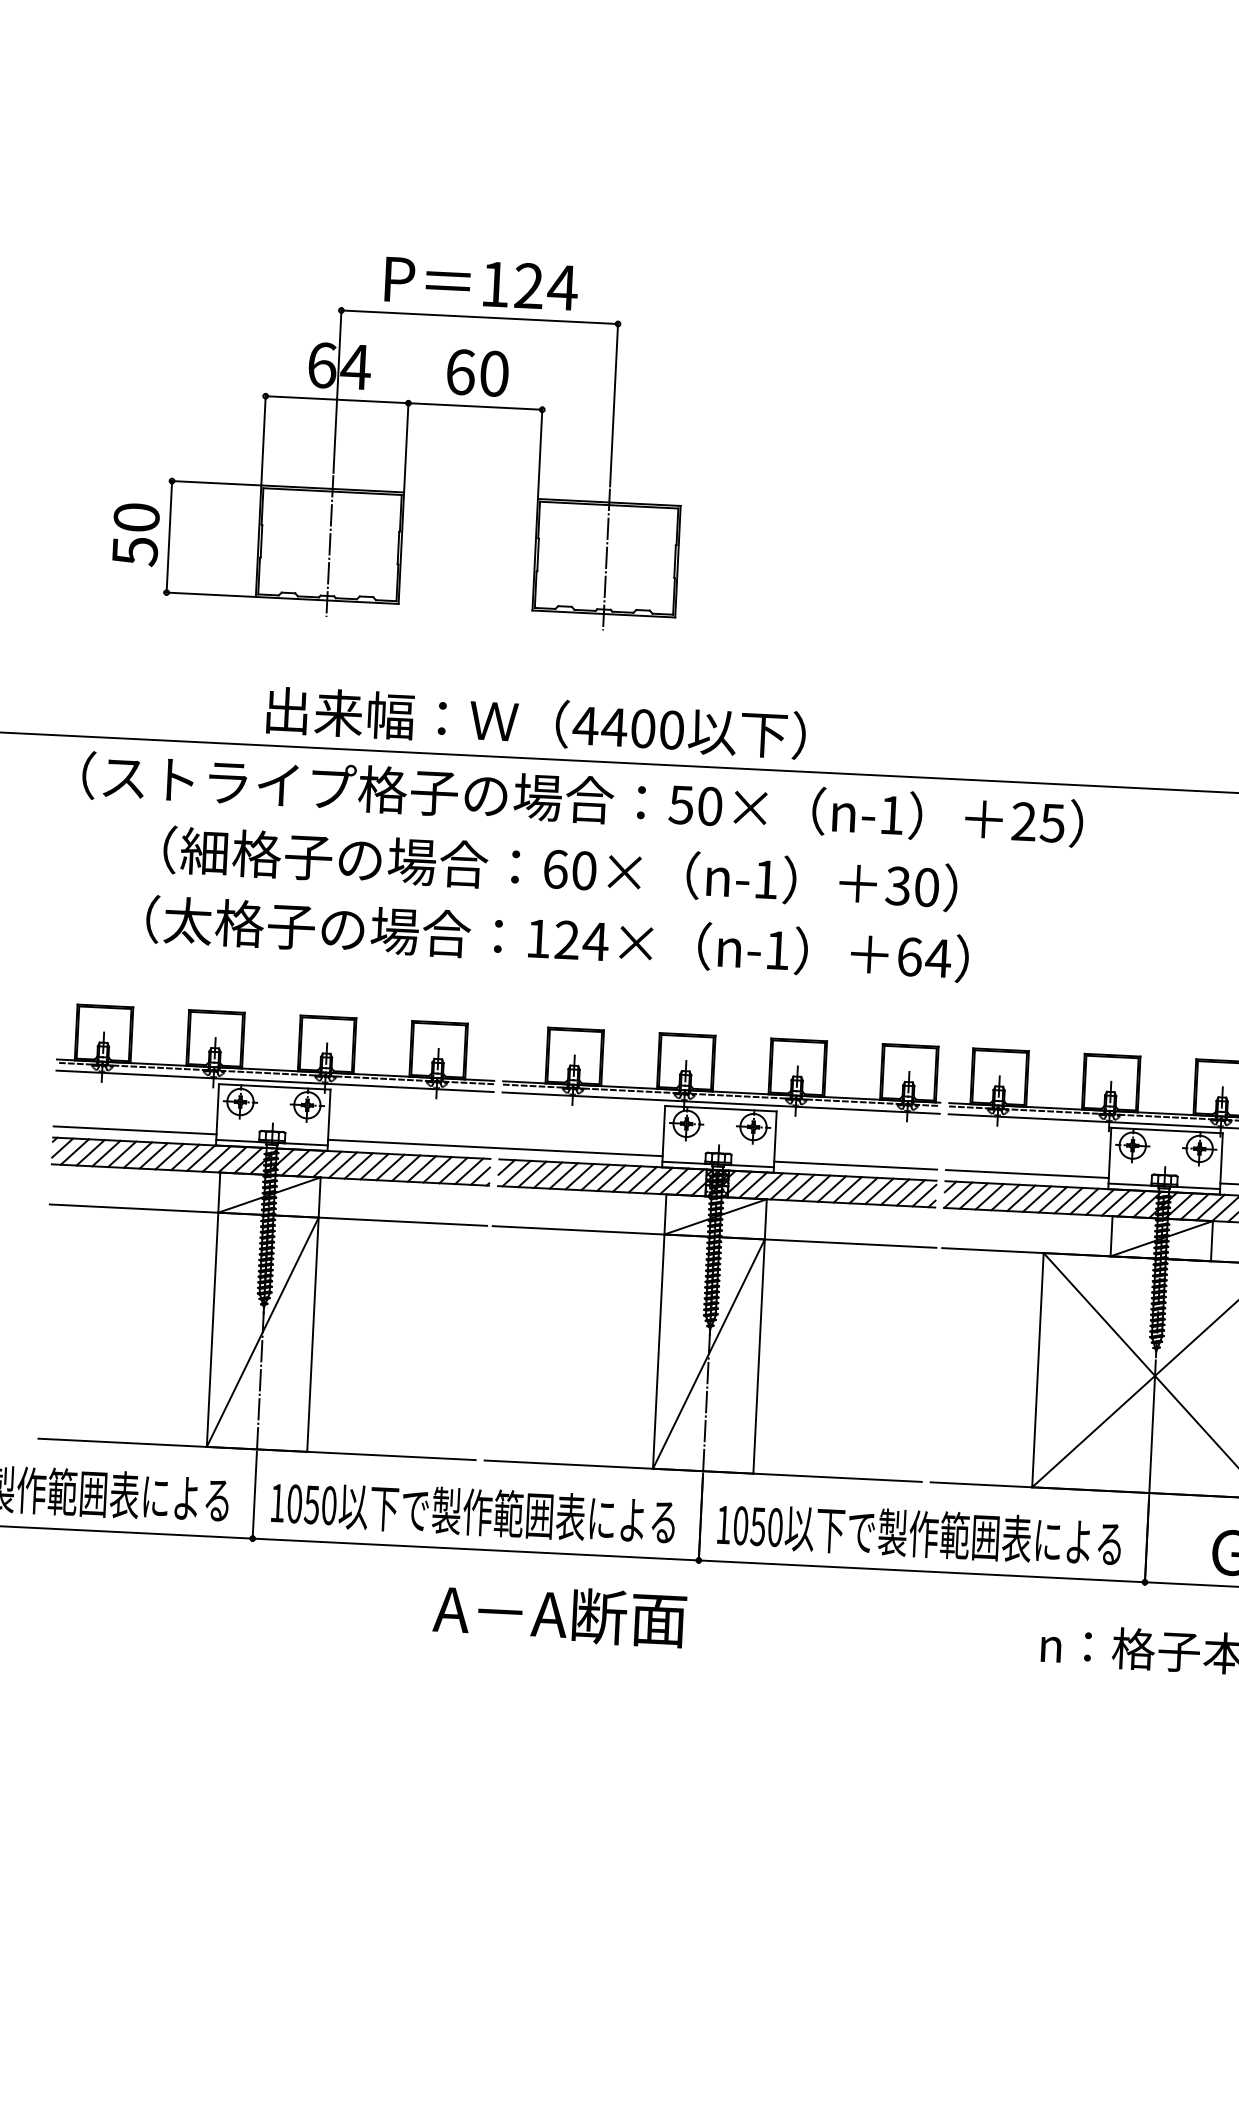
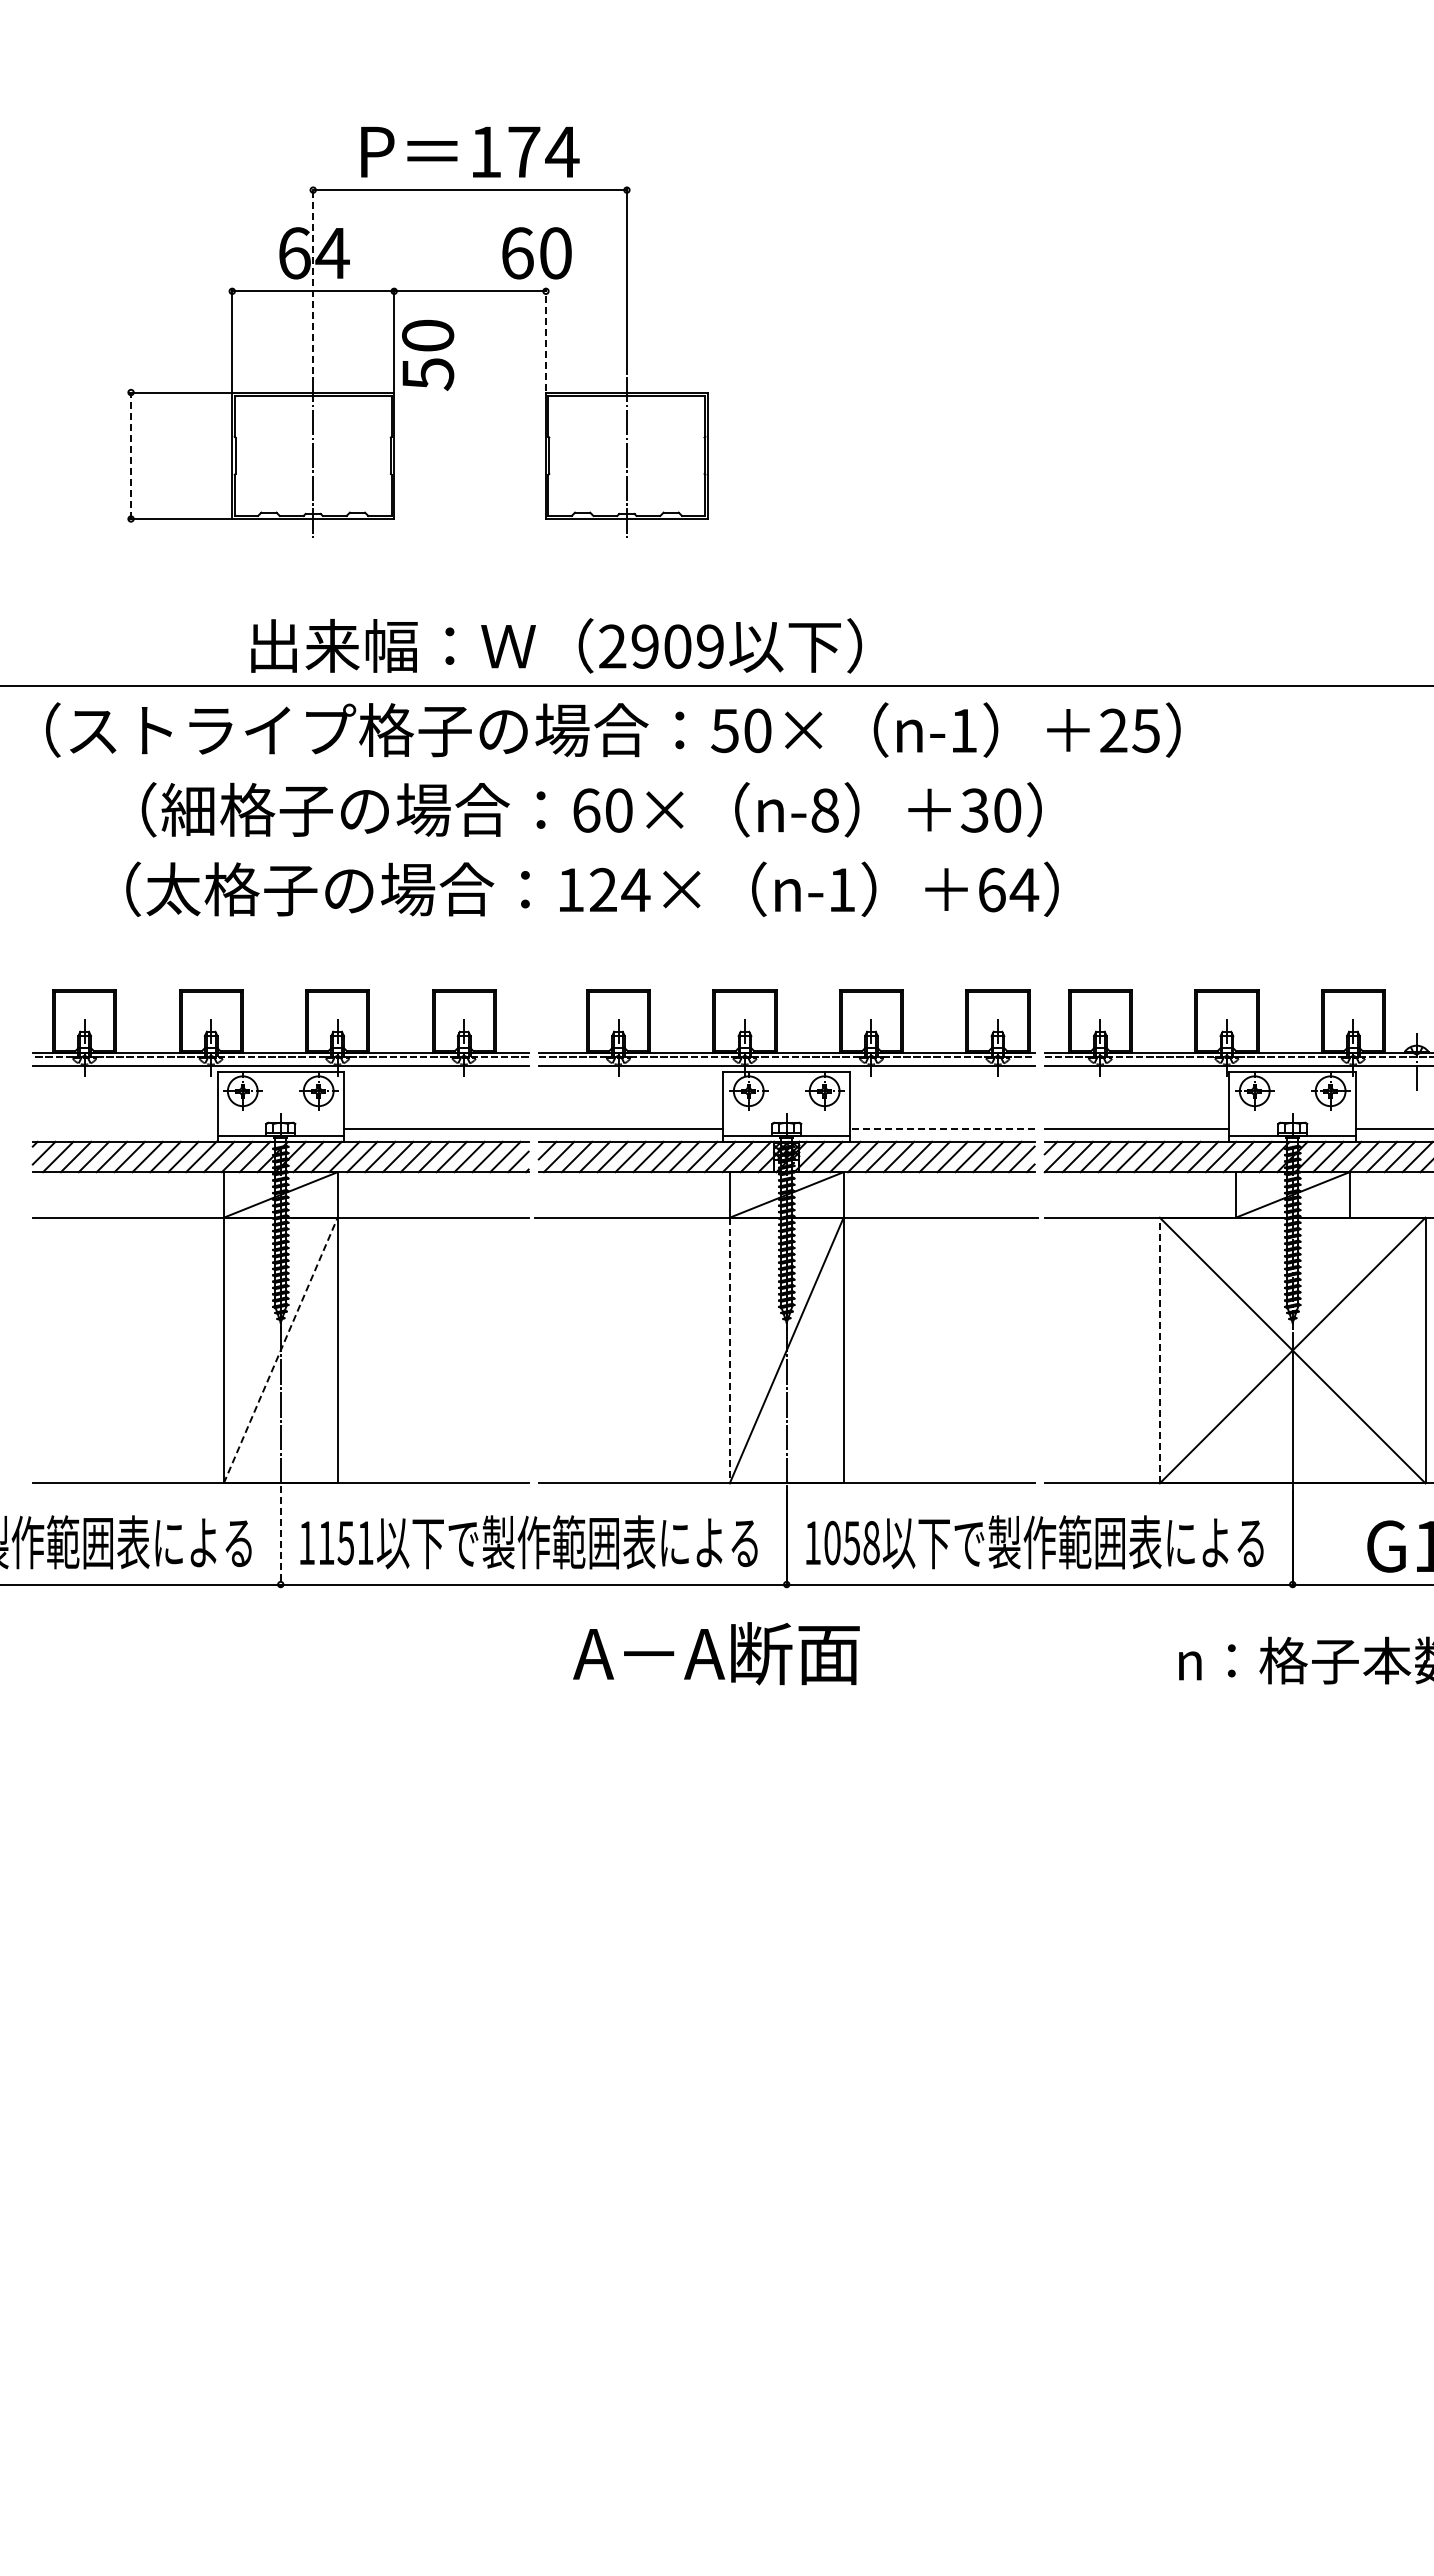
text: (529, 285) -> (524, 151), 124 -> 174
text: (477, 373) -> (536, 253), moved
line: (337, 390) -> (313, 280), solid -> dashed
line: (539, 452) -> (545, 339), solid -> dashed
text: (136, 535) -> (428, 355), moved
line: (169, 536) -> (131, 455), solid -> dashed
text: (627, 727) -> (660, 646), 4400 -> 2909
text: (765, 879) -> (824, 810), n-1 -> n-8
line: (134, 1130) -> (124, 1129), removed
line: (854, 1165) -> (941, 1129), solid -> dashed
line: (262, 1332) -> (280, 1350), solid -> dashed
line: (658, 1351) -> (729, 1350), solid -> dashed
line: (1037, 1370) -> (1159, 1350), solid -> dashed
line: (254, 1496) -> (280, 1536), solid -> dashed
text: (311, 1504) -> (345, 1542), 1050 -> 1151
text: (775, 1527) -> (871, 1542), 1050 -> 1058
text: (559, 1614) -> (716, 1653), moved

